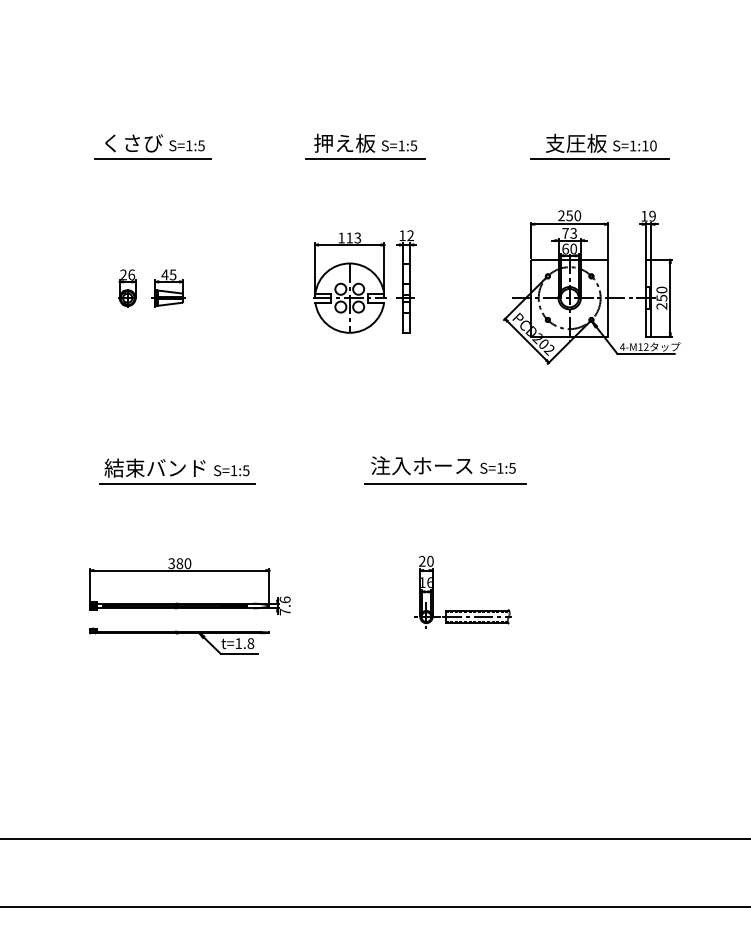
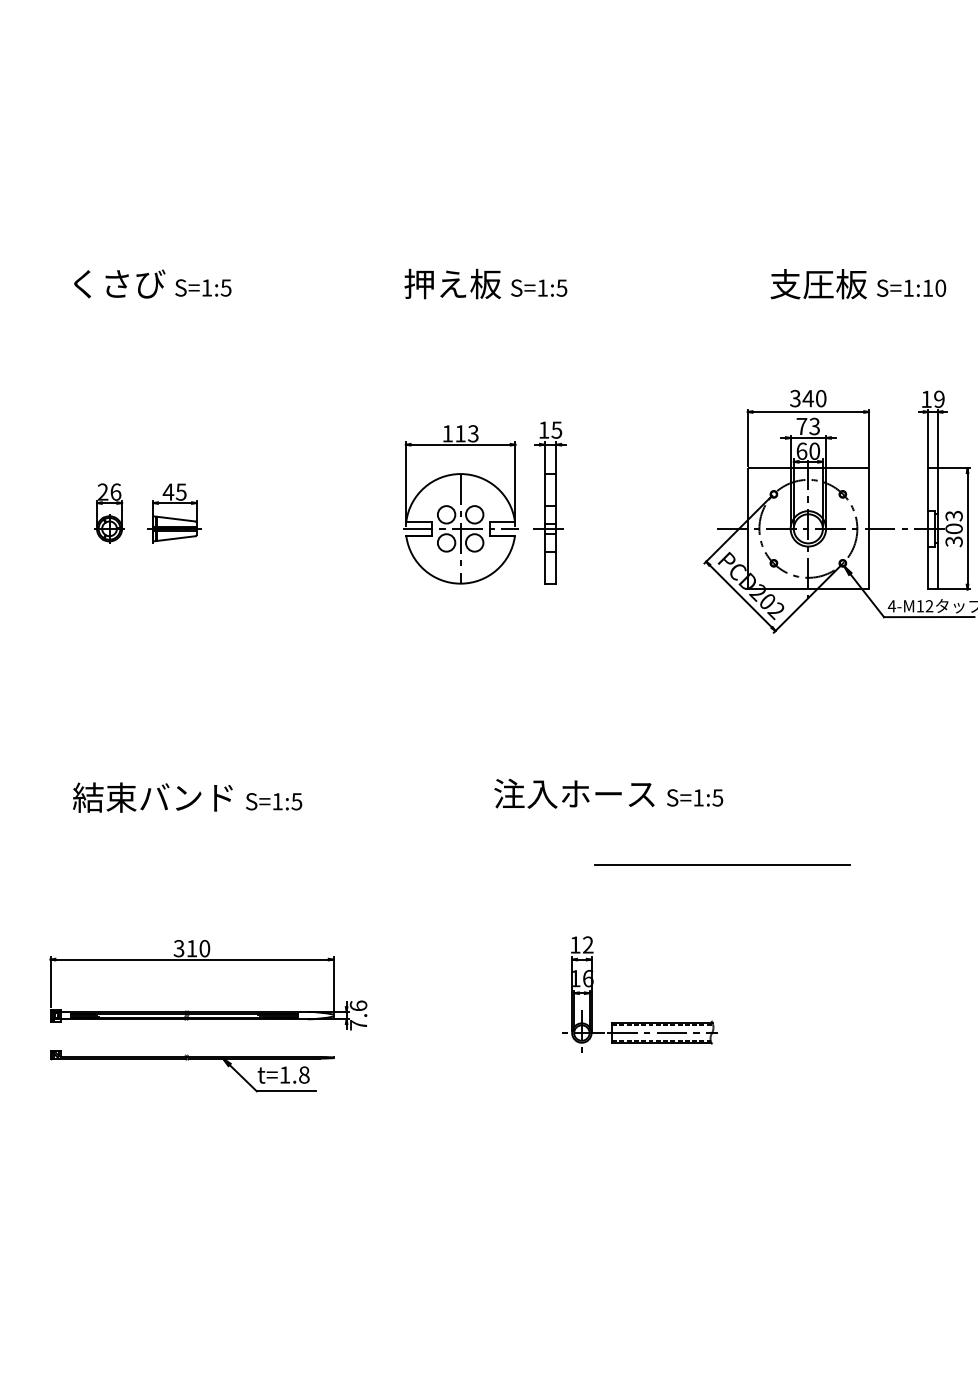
line: (153, 158) -> (150, 308), removed
line: (365, 158) -> (485, 308), removed
line: (599, 158) -> (855, 308), removed
text: (565, 215) -> (801, 398), 250 -> 340
text: (410, 235) -> (556, 429), 12 -> 15
text: (661, 297) -> (953, 527), 250 -> 303
line: (176, 483) -> (186, 821), removed
line: (445, 483) -> (722, 864), moved
text: (426, 560) -> (581, 943), 20 -> 12
text: (179, 563) -> (191, 948), 380 -> 310

